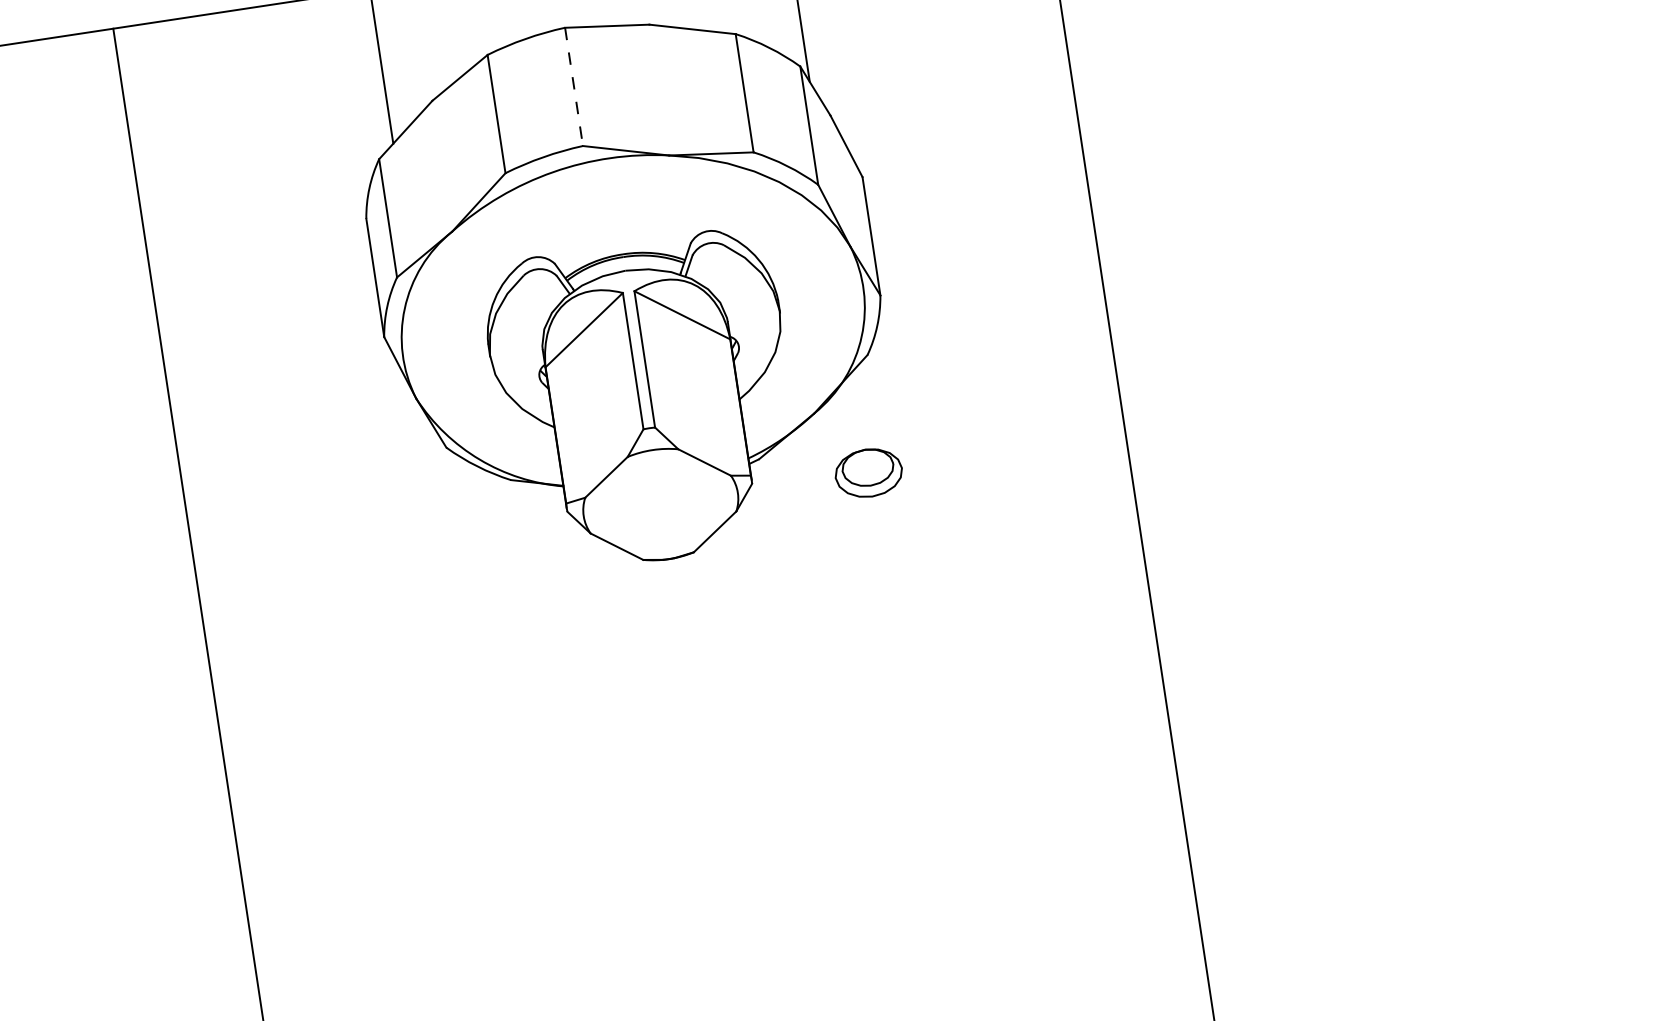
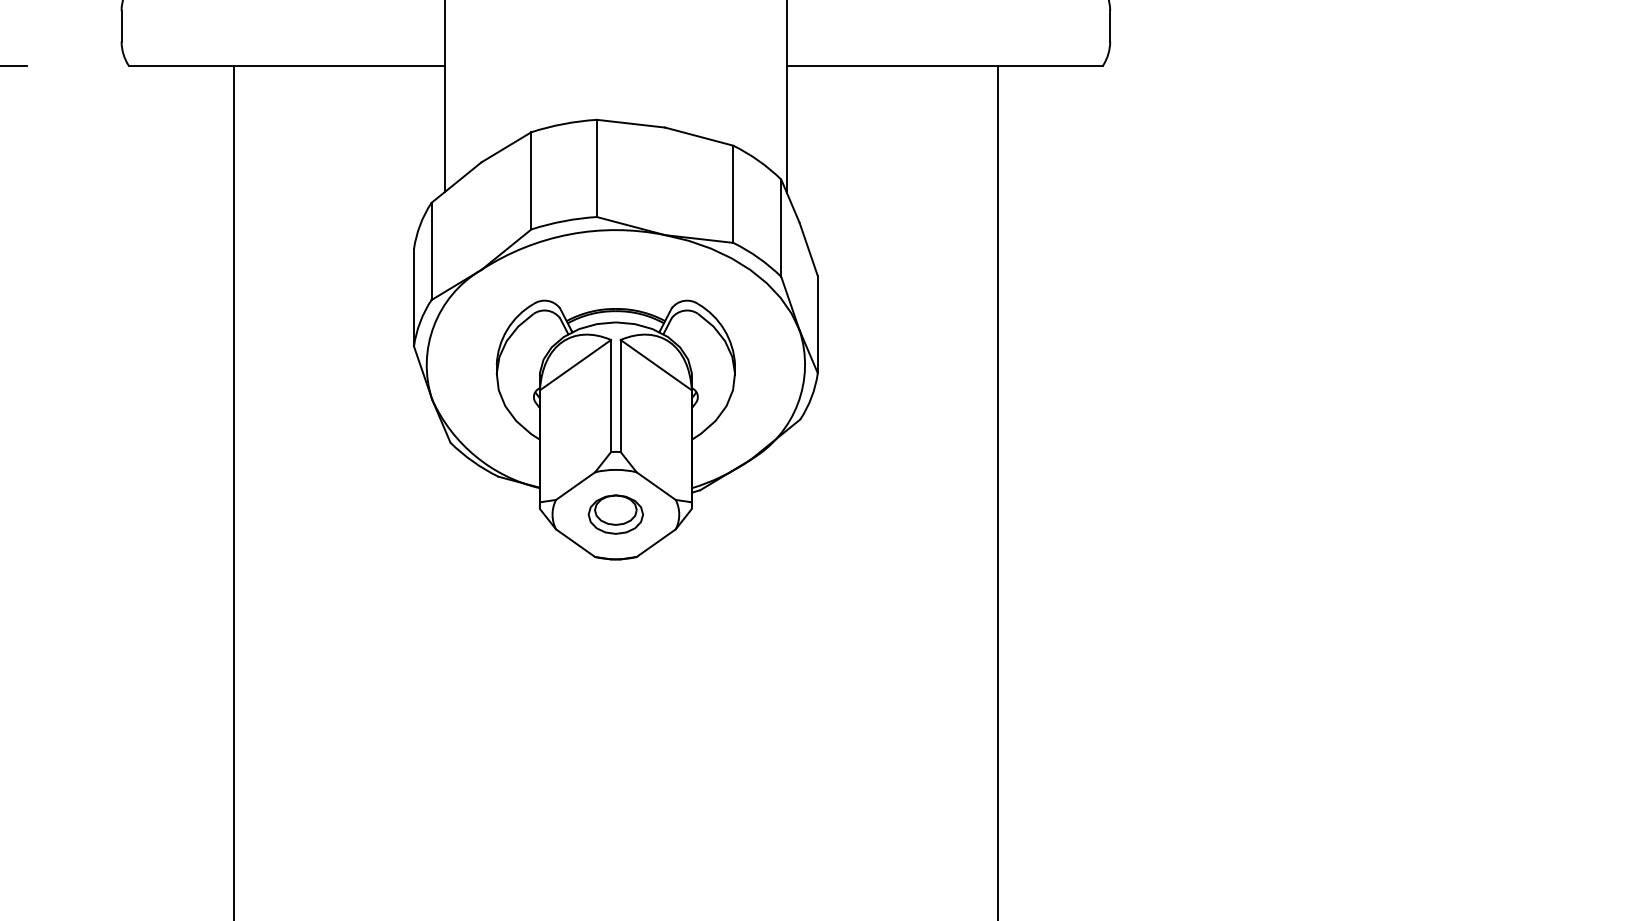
line: (573, 87) -> (596, 168), dashed -> solid
part: (868, 473) -> (615, 514), moved

